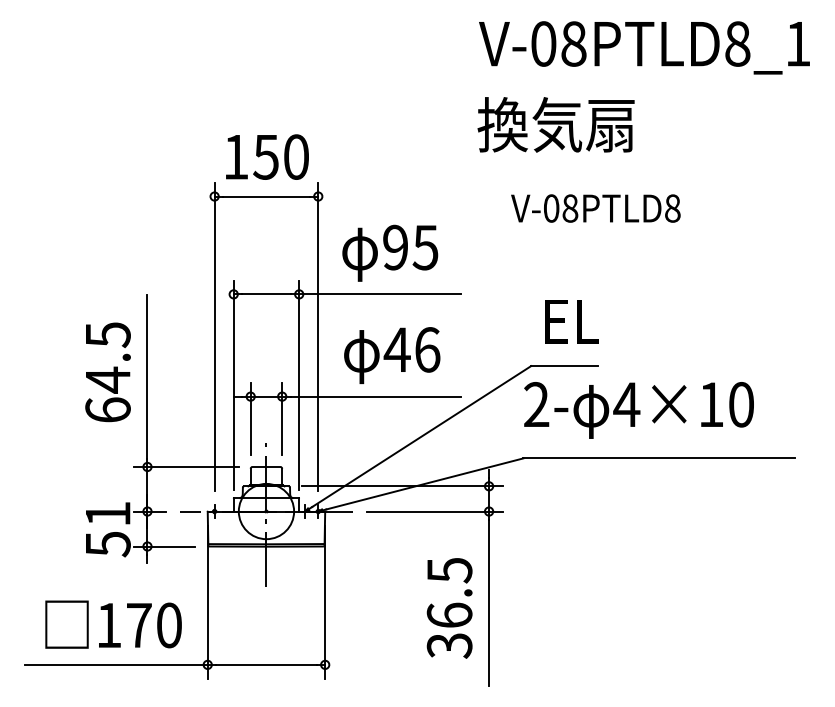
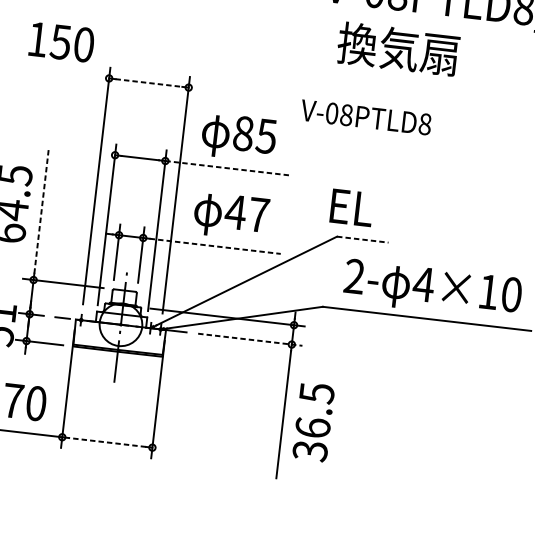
text: (555, 124) -> (397, 48), moved
text: (267, 156) -> (61, 41), moved
line: (266, 196) -> (148, 83), solid -> dashed
text: (595, 208) -> (365, 117), moved
text: (395, 247) -> (243, 133), 95 -> 85
line: (379, 294) -> (227, 168), solid -> dashed
text: (571, 321) -> (351, 207), moved
text: (427, 349) -> (258, 214), 46 -> 47
line: (564, 366) -> (362, 239), solid -> dashed
line: (147, 376) -> (41, 210), solid -> dashed
line: (376, 396) -> (215, 246), solid -> dashed
text: (638, 410) -> (432, 289), moved
line: (434, 511) -> (249, 339), solid -> dashed
text: (449, 608) -> (313, 422), moved
line: (265, 664) -> (106, 442), solid -> dashed

